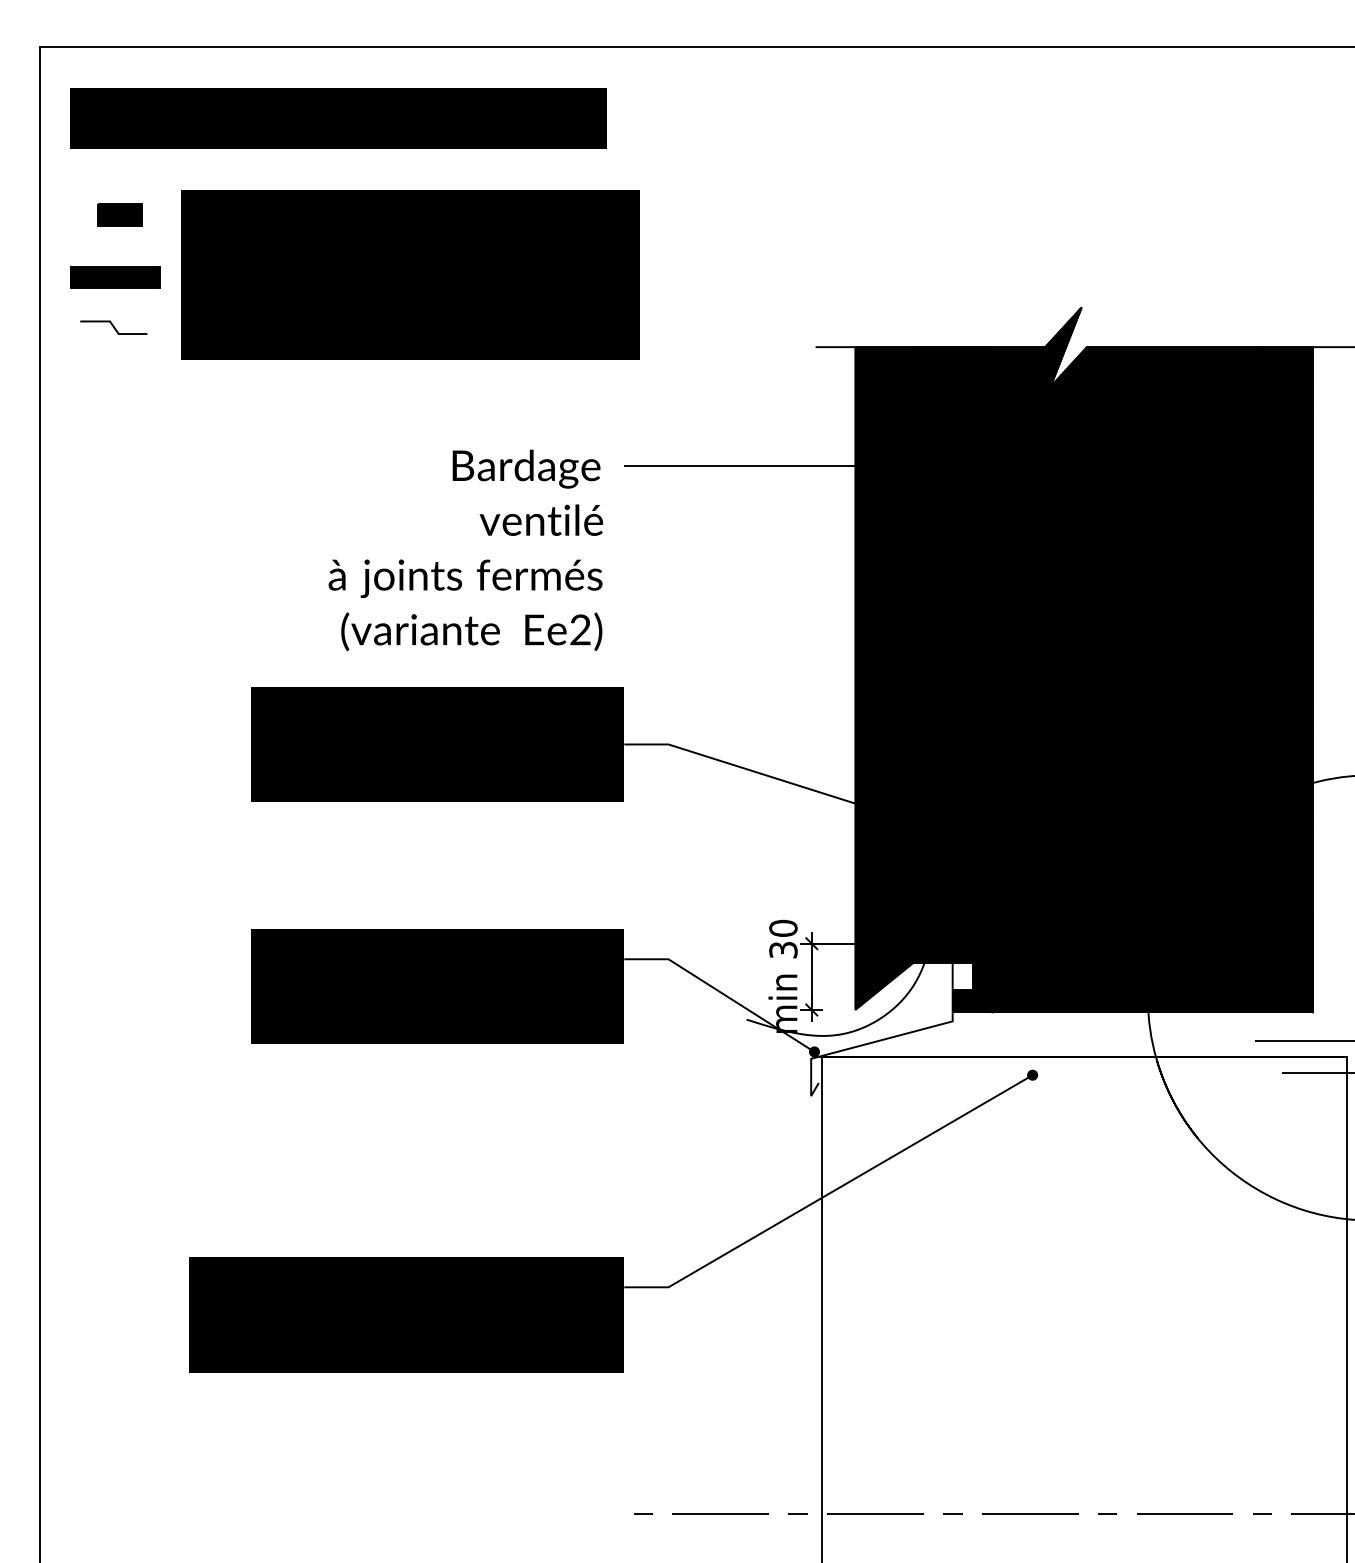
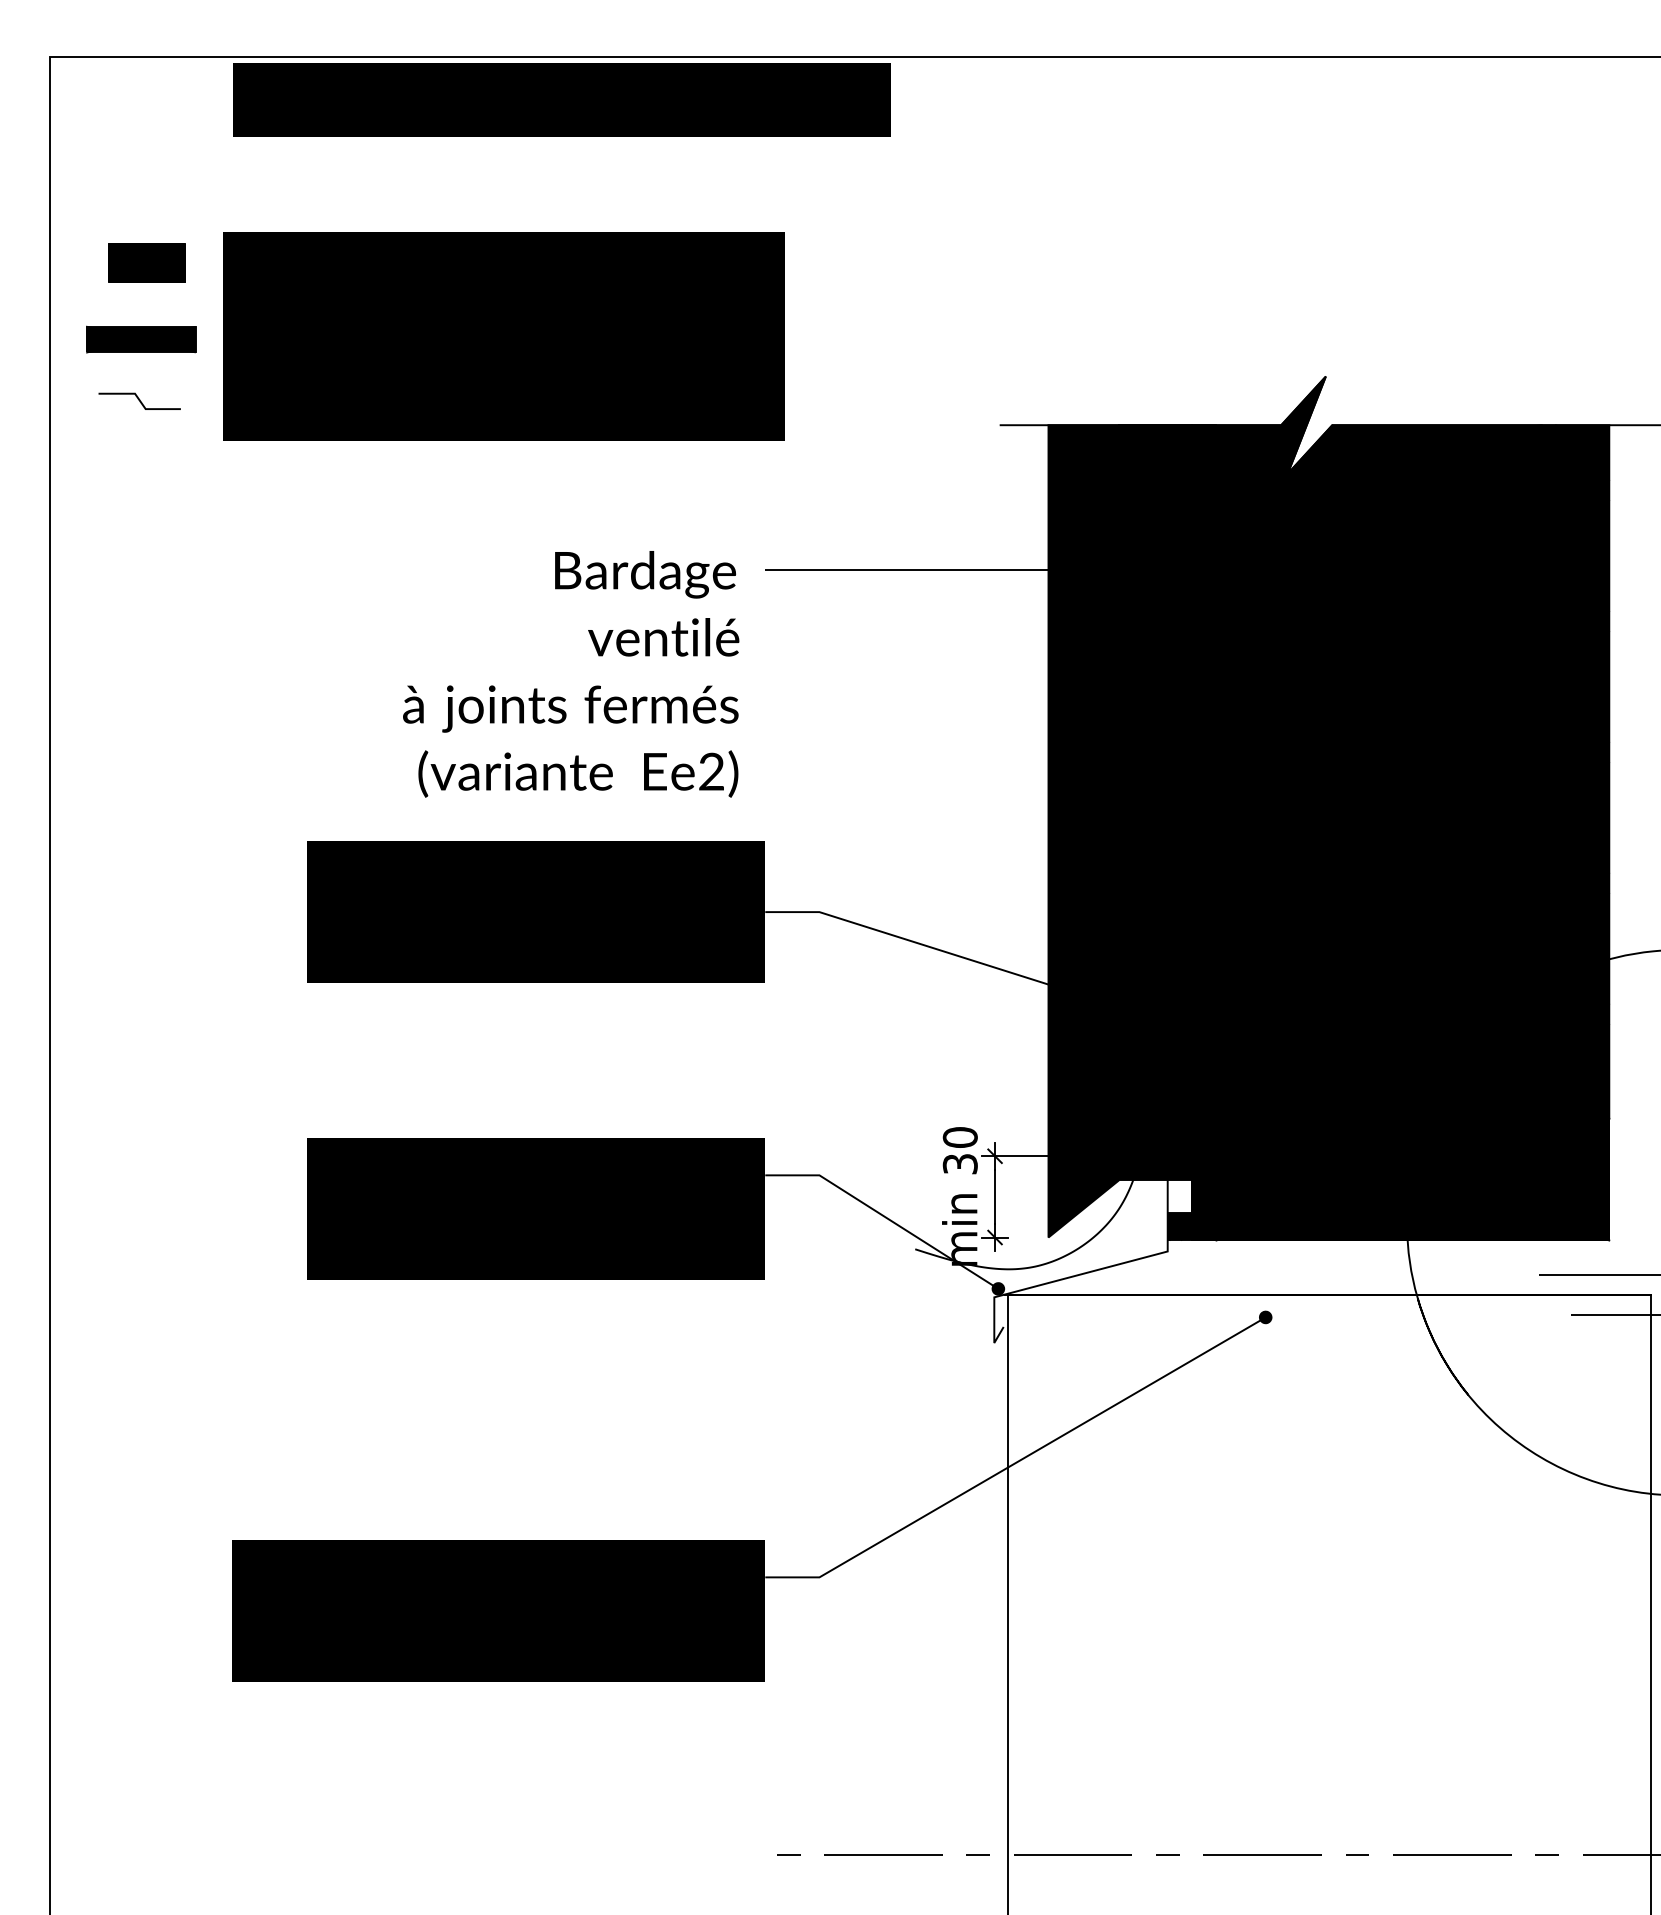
text: (338, 118) -> (561, 99), moved
part: (119, 215) -> (146, 263), size x1.4

